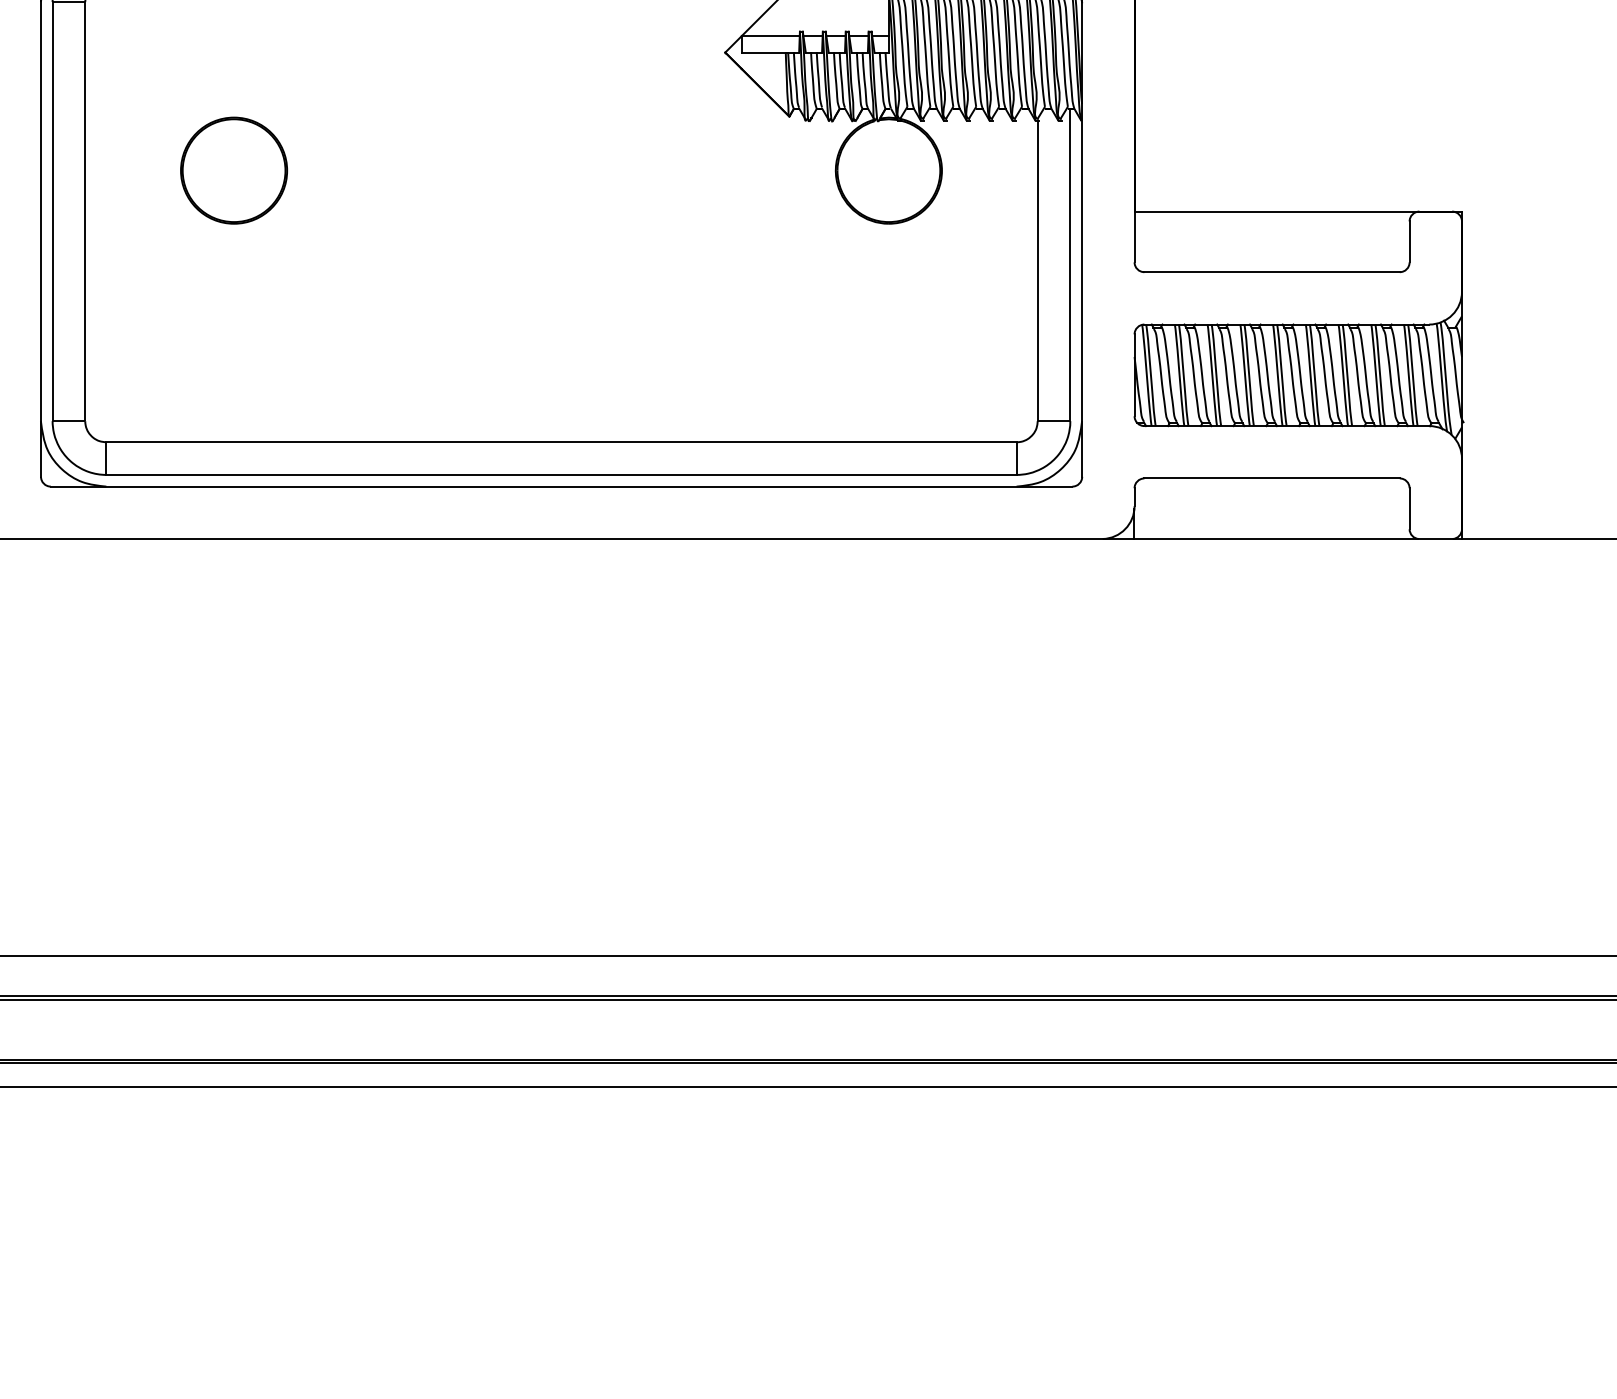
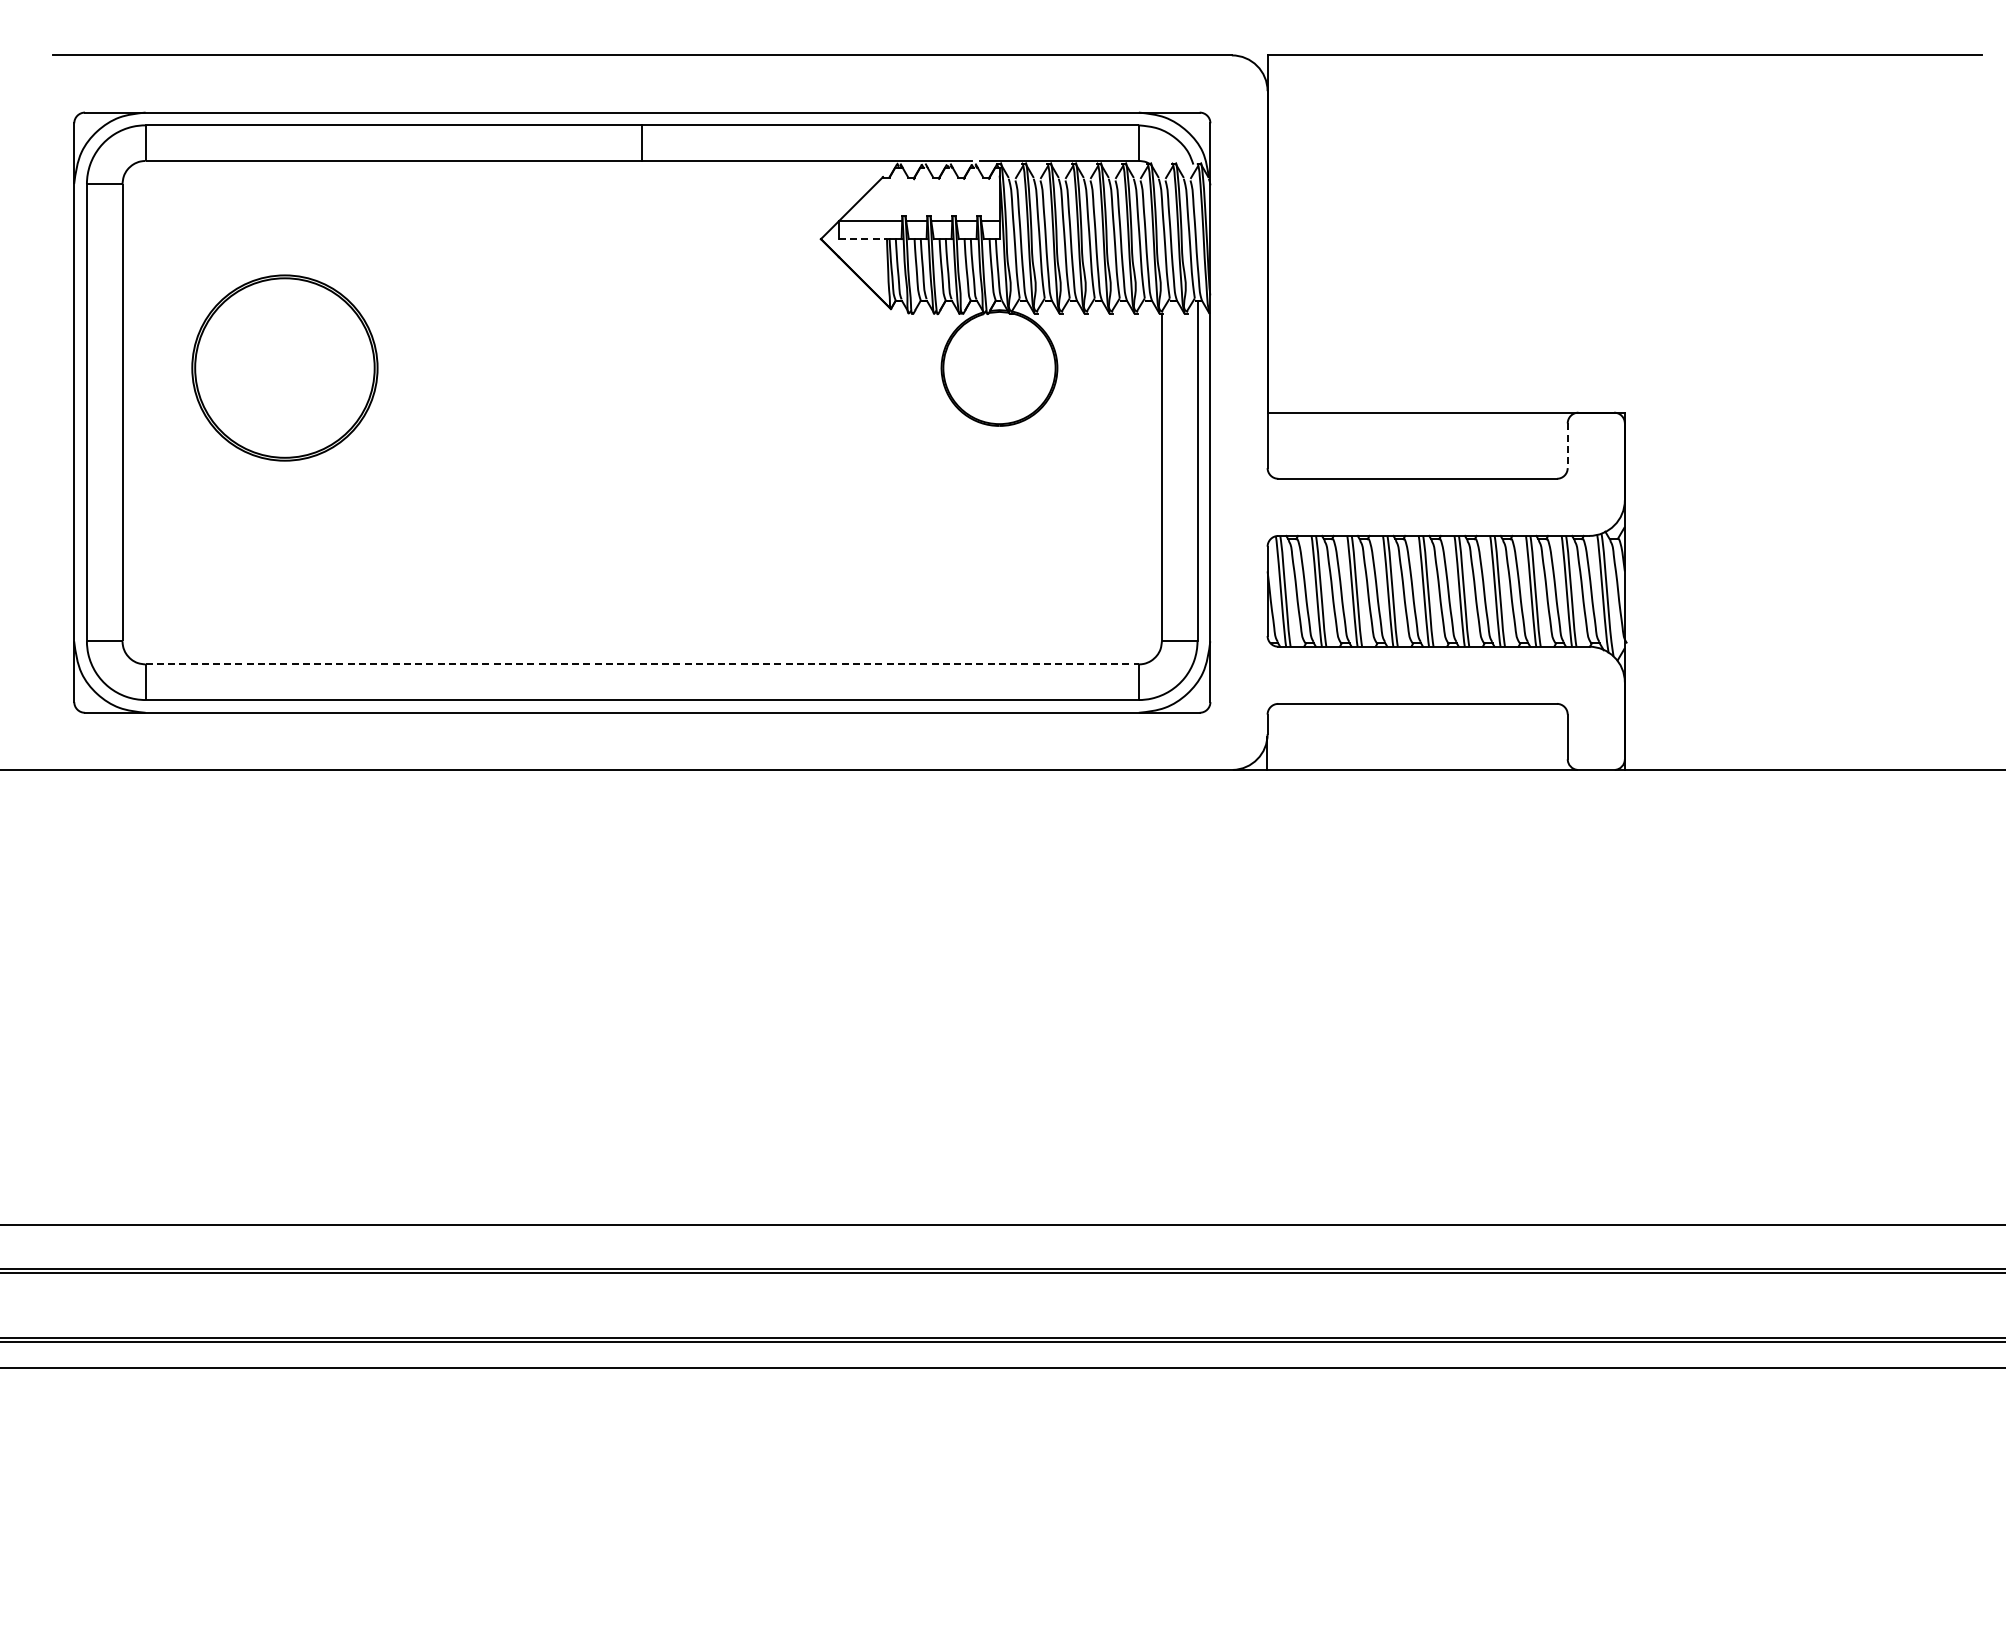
line: (764, 52) -> (863, 239), solid -> dashed
part: (233, 170) -> (284, 367), size x1.6
line: (1409, 242) -> (1567, 446), solid -> dashed
line: (561, 442) -> (642, 664), solid -> dashed

